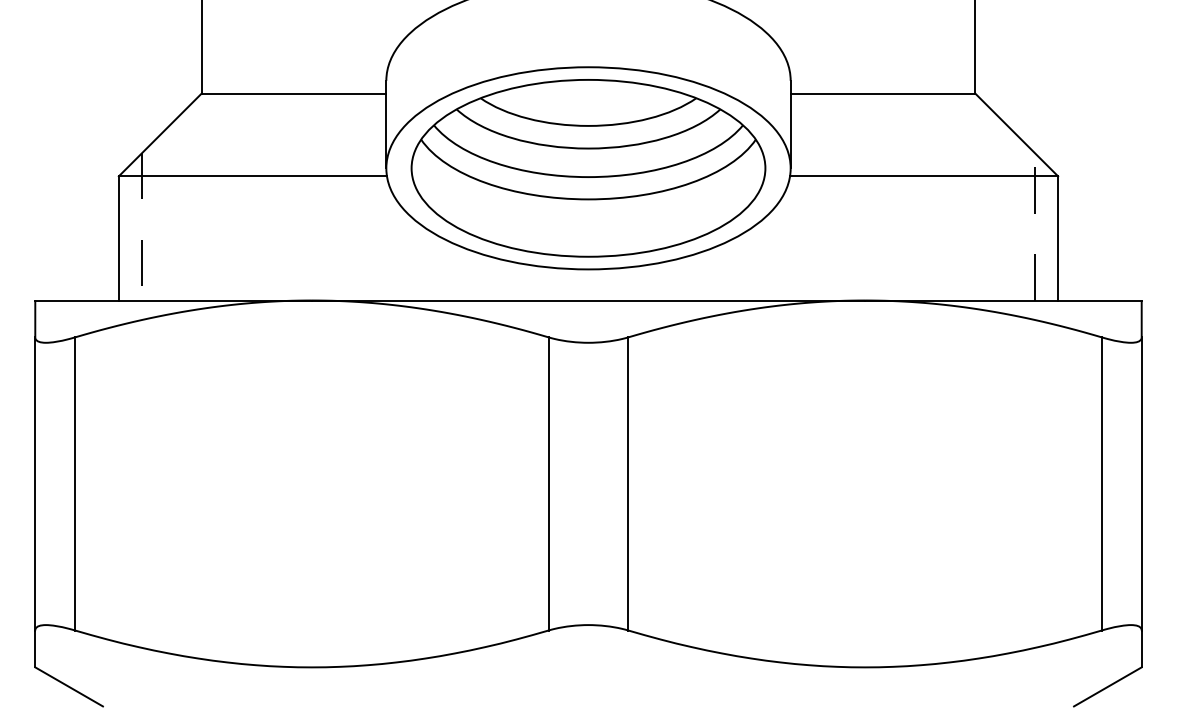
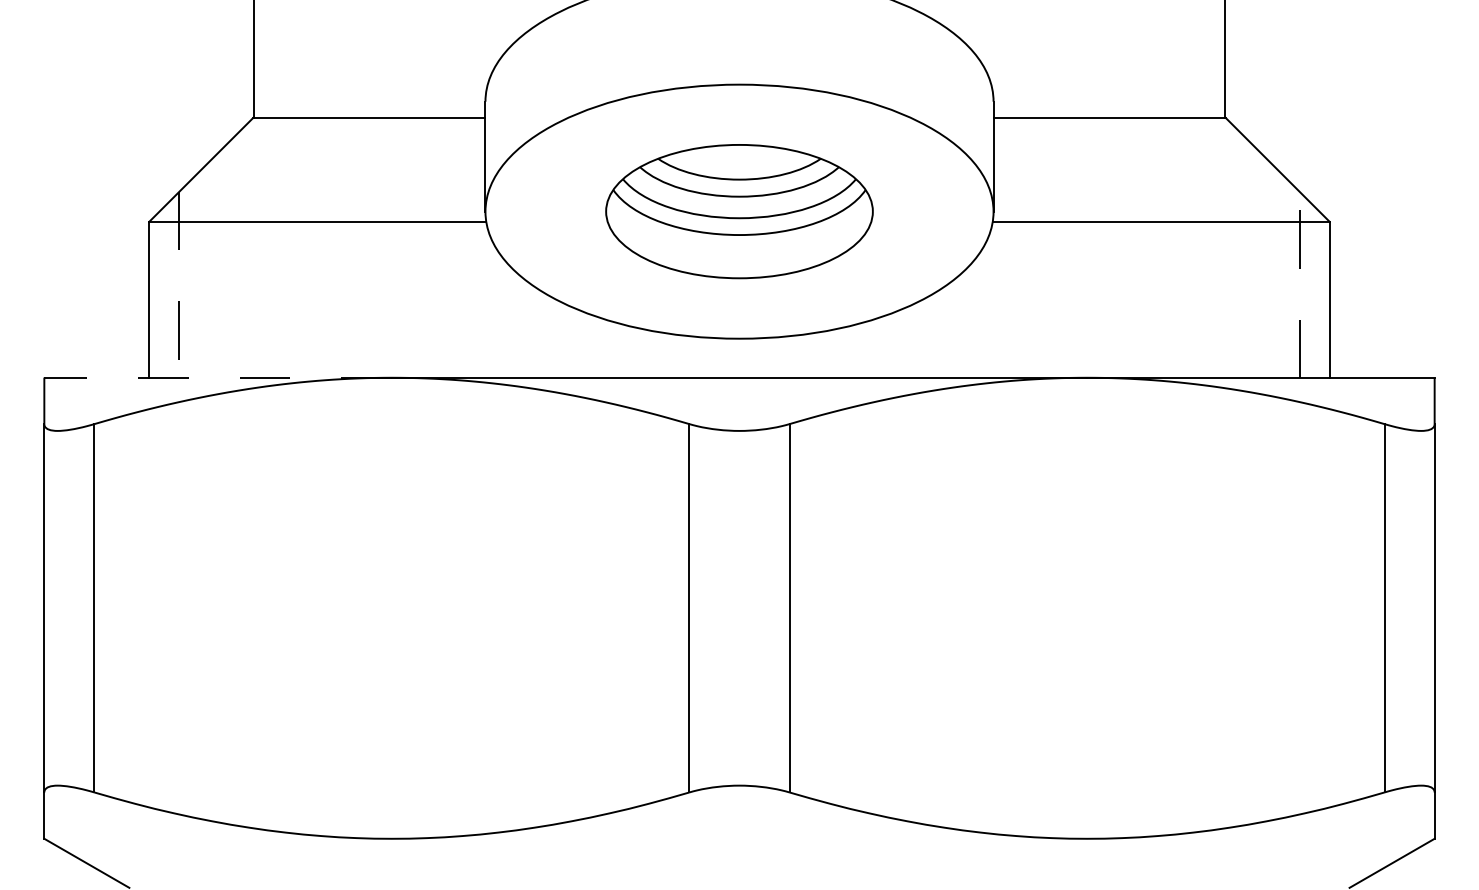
part: (588, 168) -> (739, 211), size x0.6
line: (173, 300) -> (218, 377), solid -> dashed

